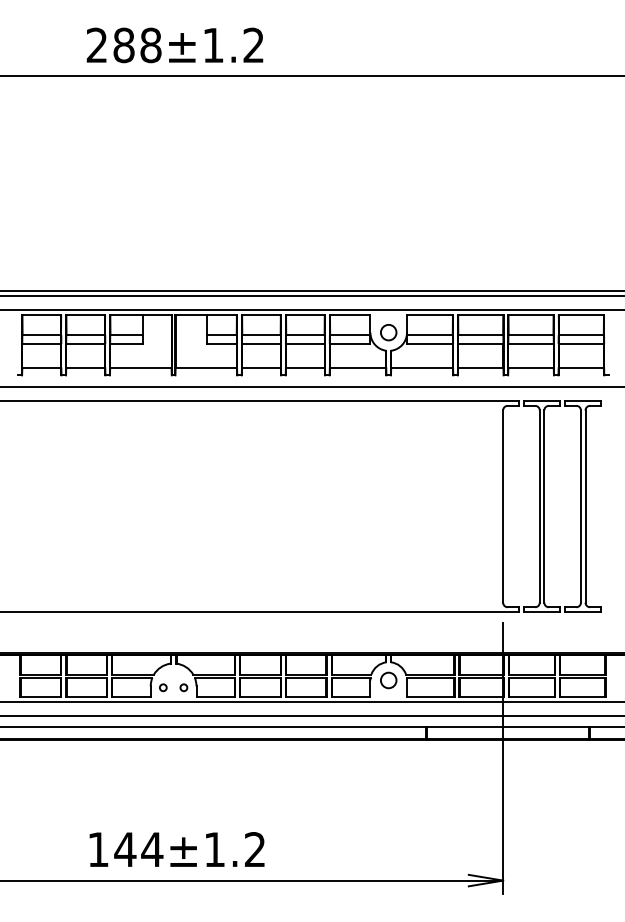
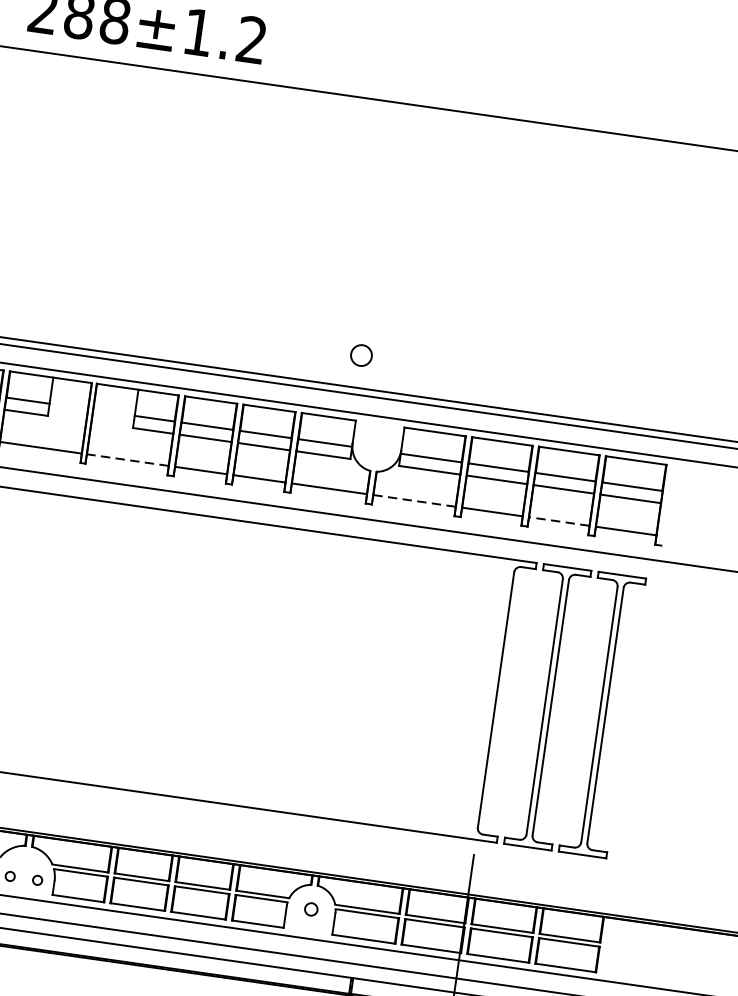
circle: (388, 332) -> (361, 355), moved
line: (206, 368) -> (128, 460), solid -> dashed
line: (422, 368) -> (415, 501), solid -> dashed
line: (531, 368) -> (559, 521), solid -> dashed
circle: (388, 680) -> (310, 909), size x0.6

